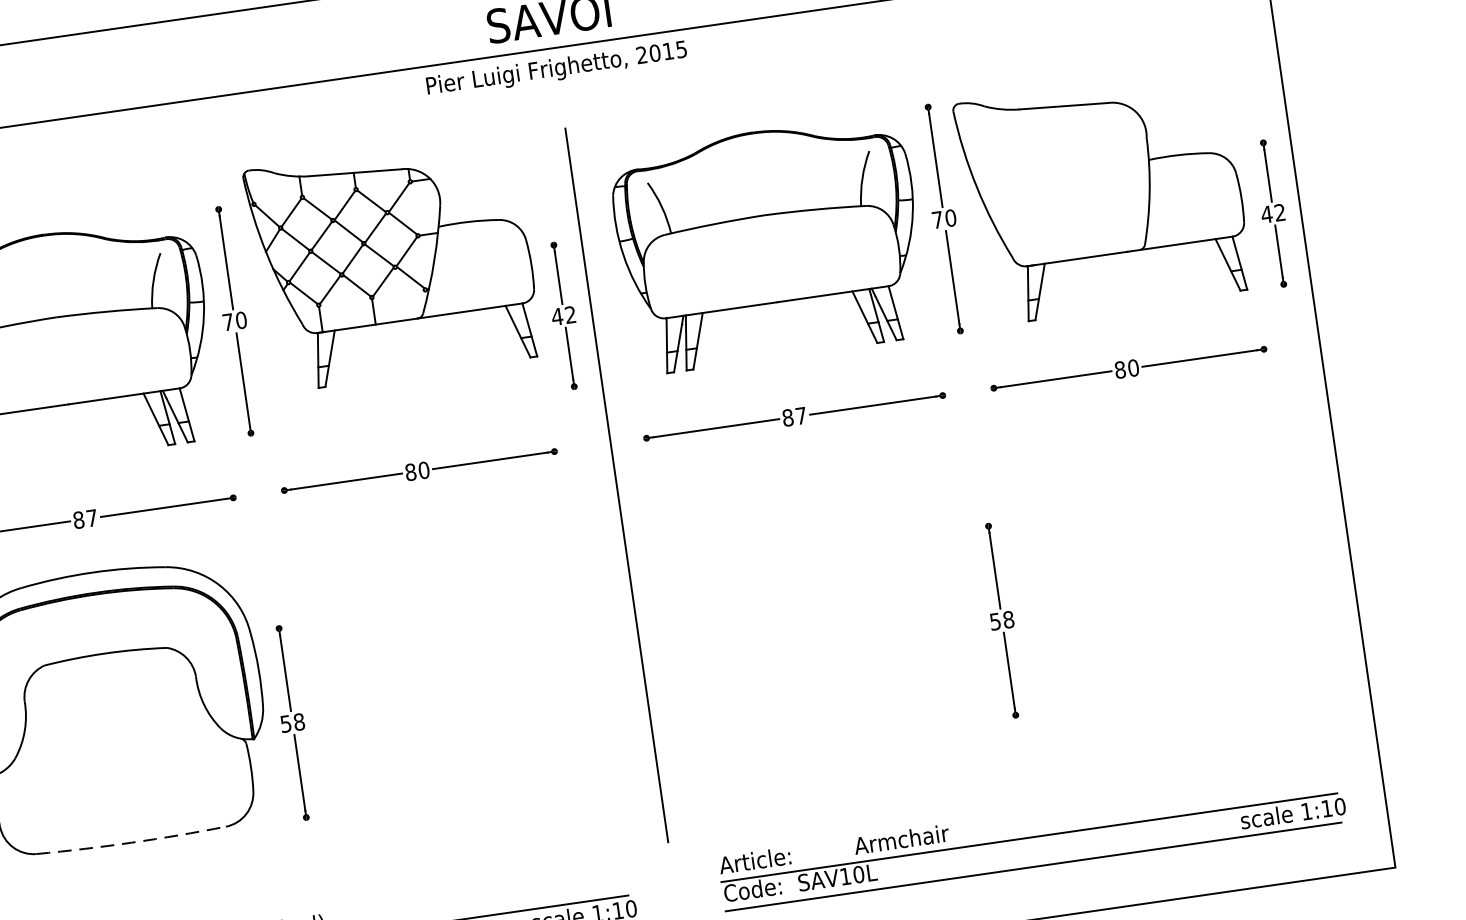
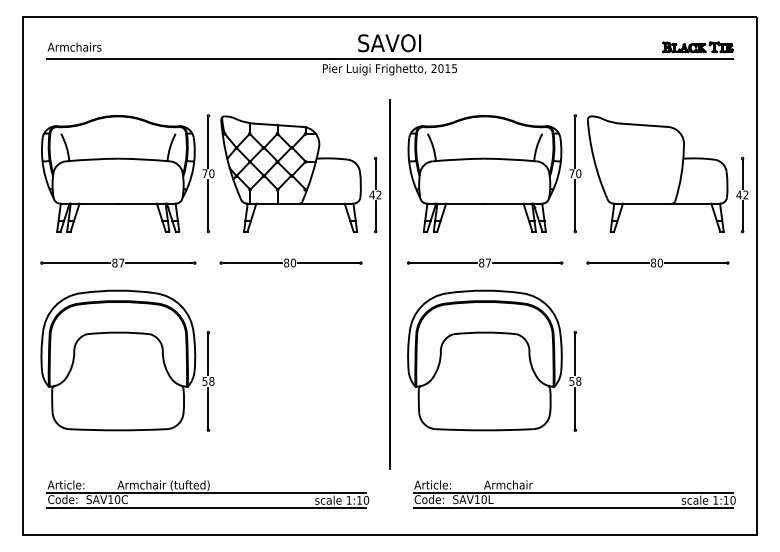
part: (392, 262) -> (290, 173), moved
part: (820, 605) -> (484, 360), added
arc: (132, 842) -> (118, 430), dashed -> solid

